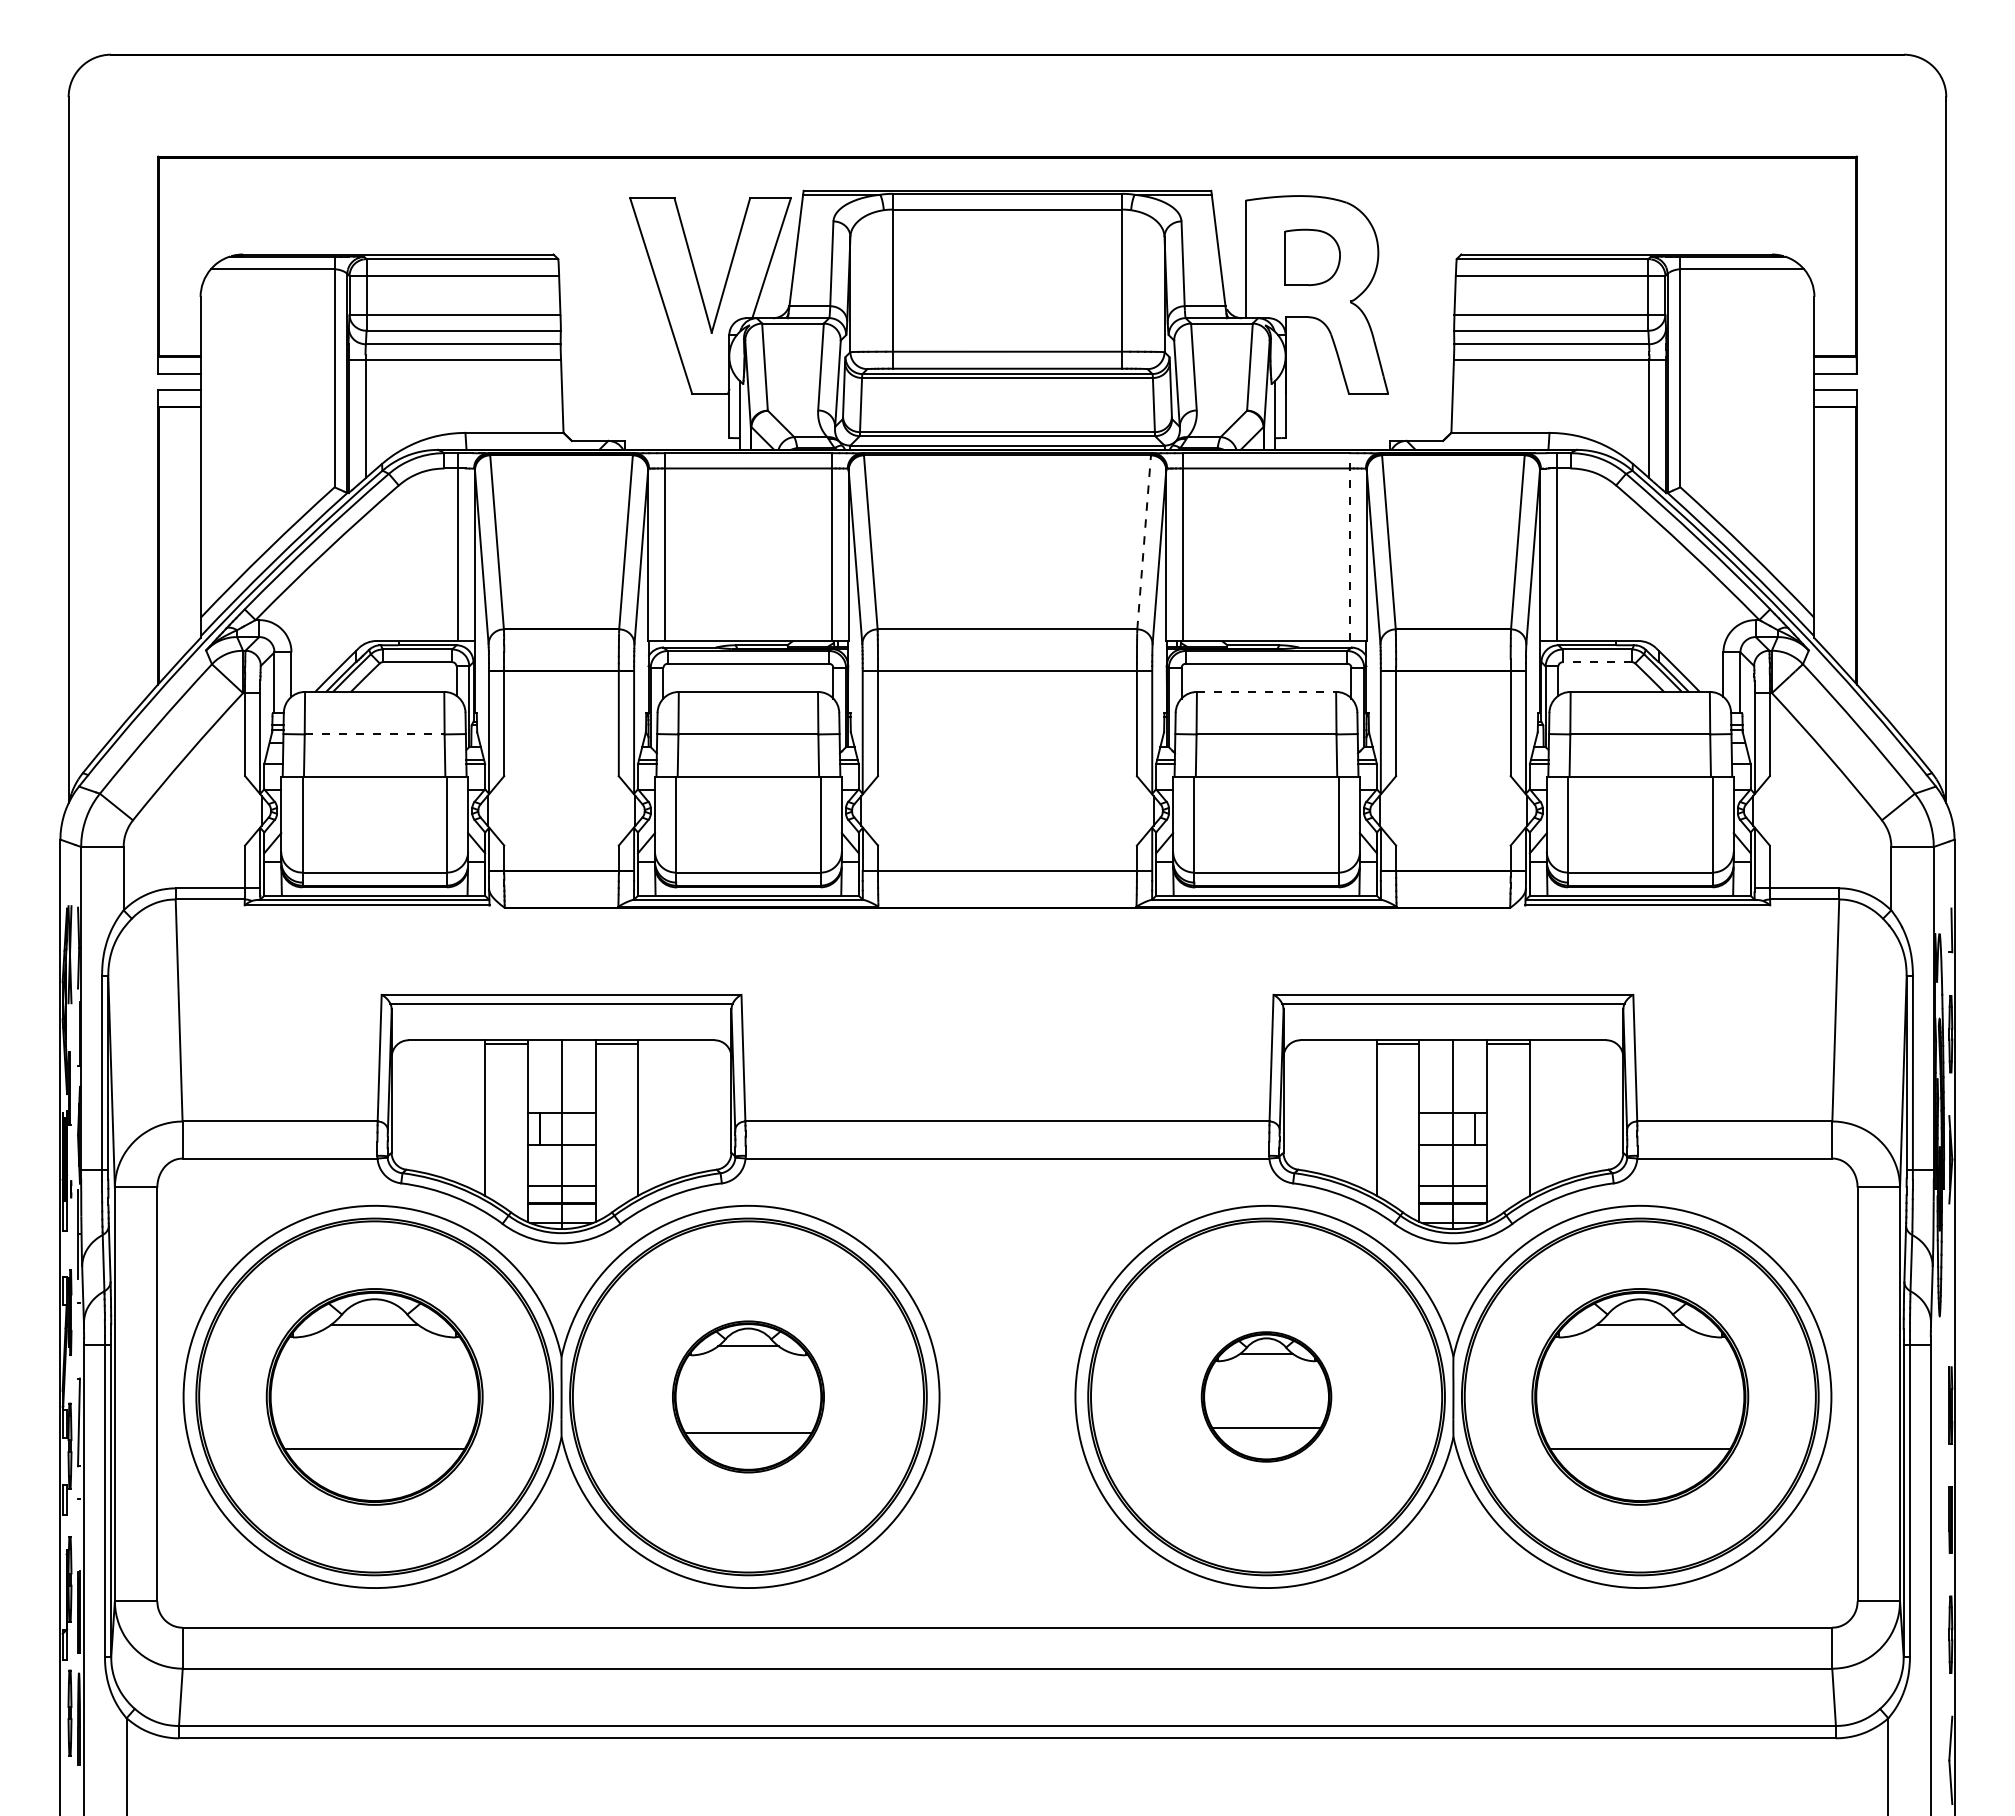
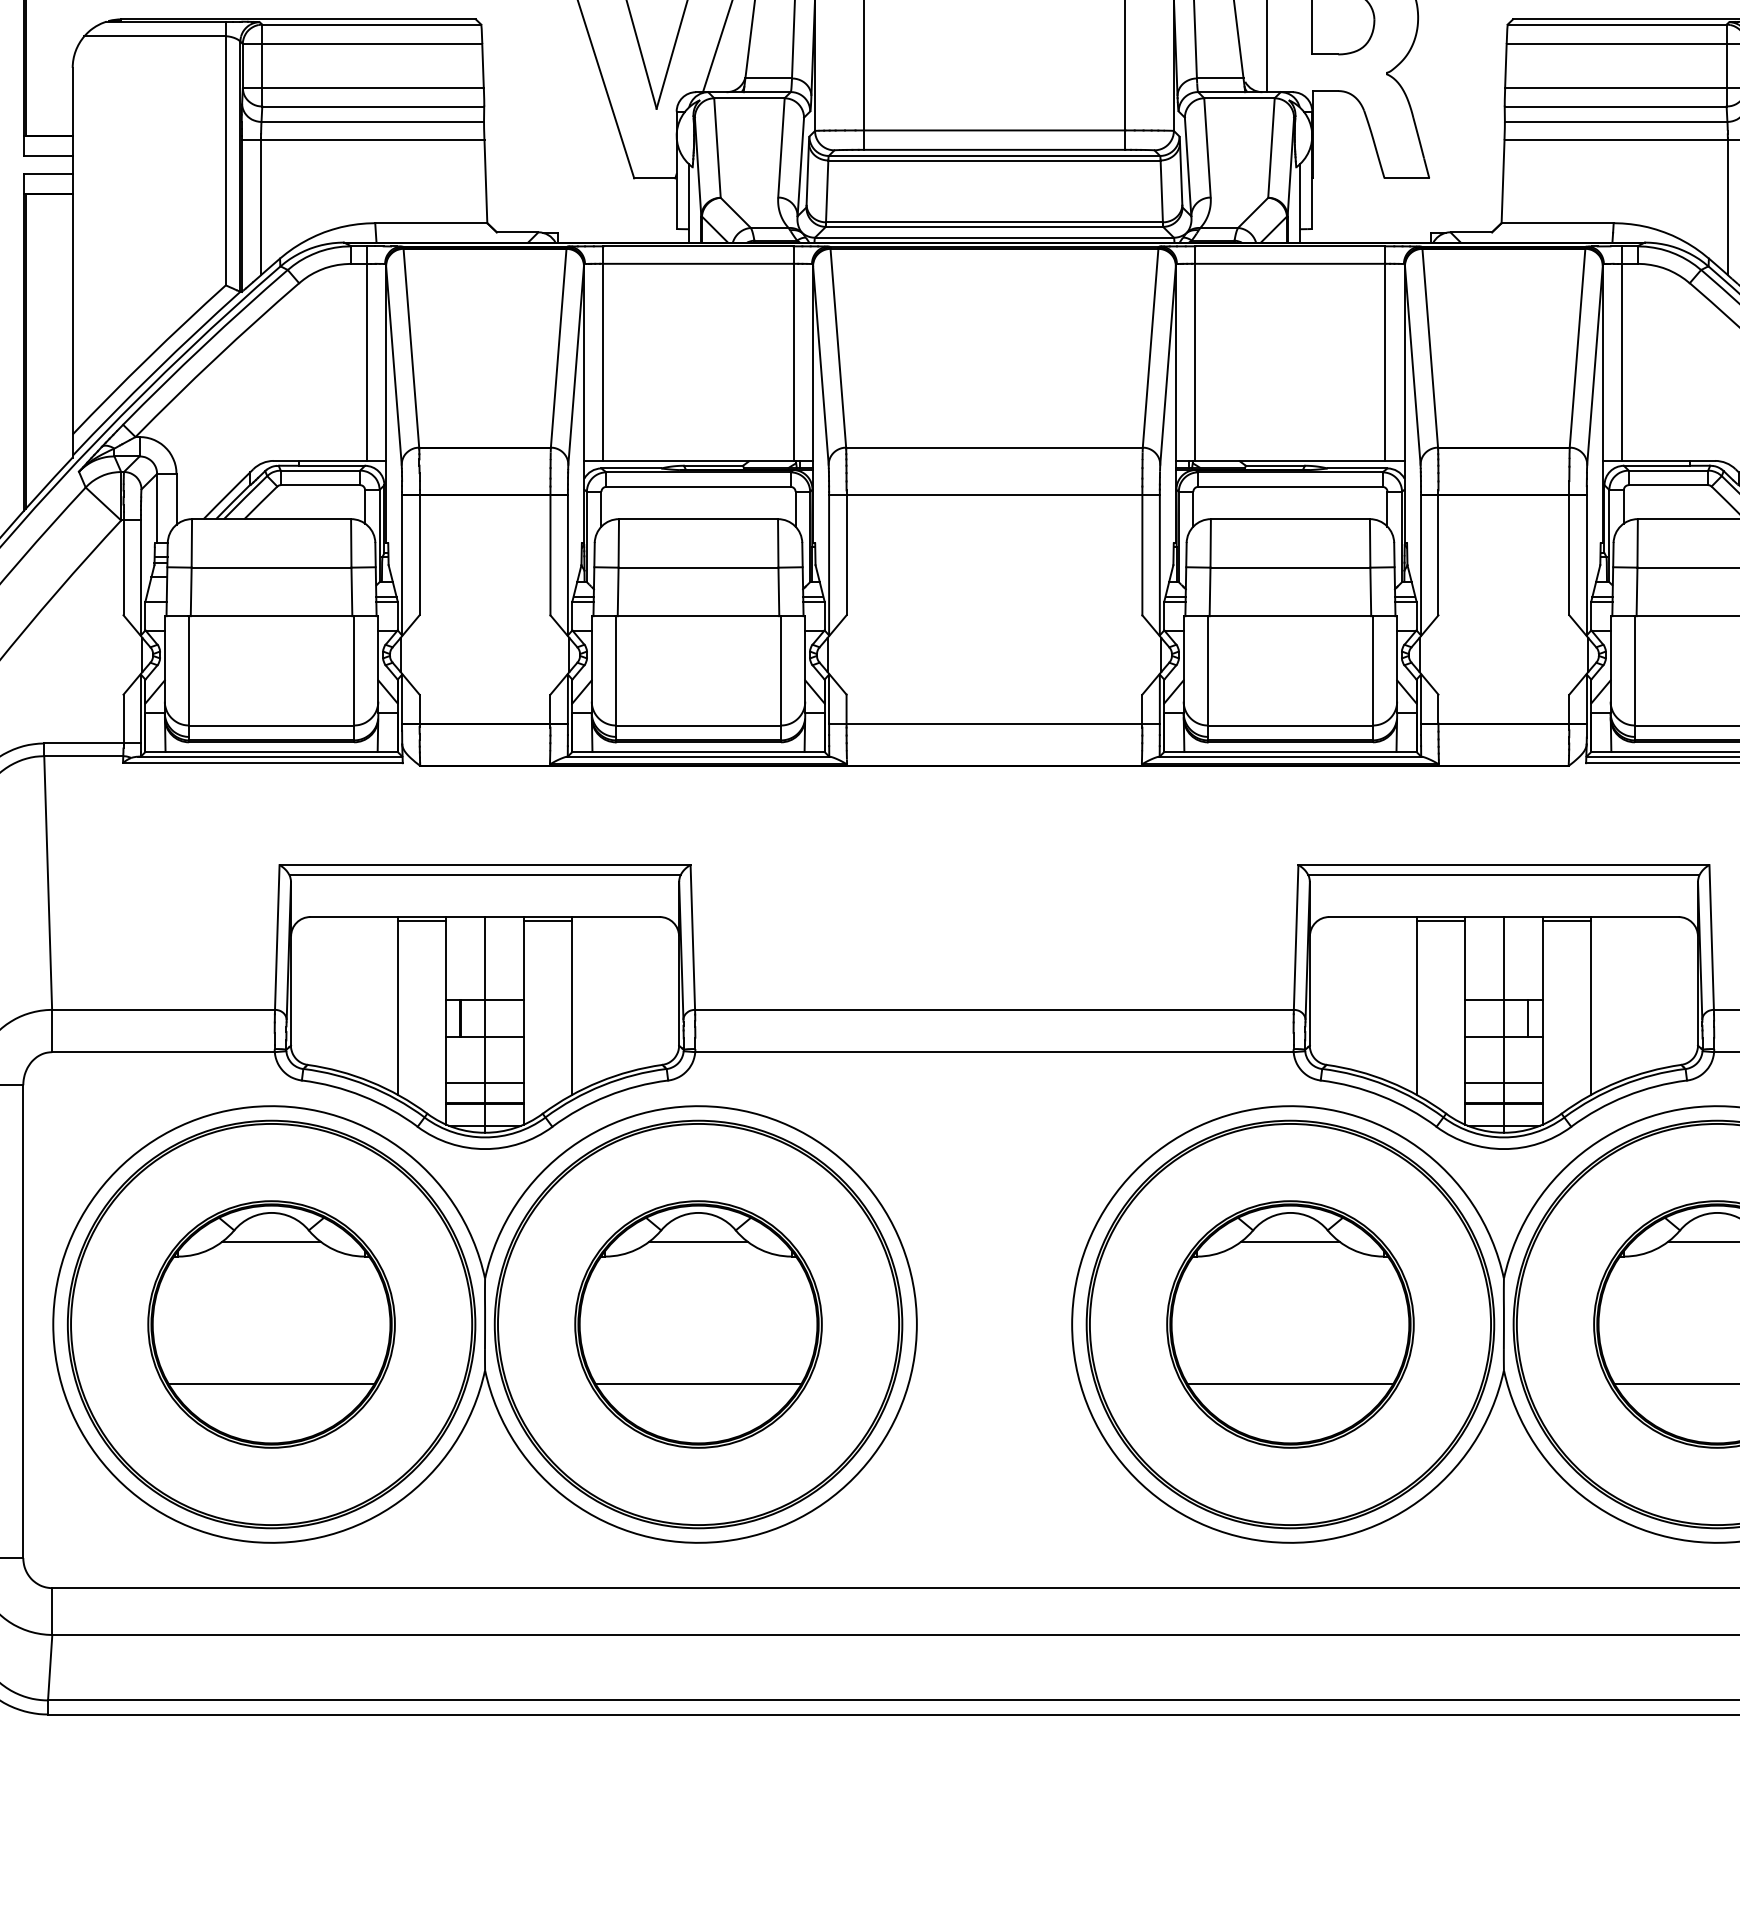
line: (1144, 541) -> (1151, 347), dashed -> solid
line: (1349, 547) -> (1385, 354), dashed -> solid
line: (1597, 662) -> (1668, 485), dashed -> solid
line: (1266, 691) -> (1290, 518), dashed -> solid
line: (374, 734) -> (271, 567), dashed -> solid
part: (748, 1396) -> (698, 1324), size x1.43
part: (1266, 1396) -> (1290, 1324), size x1.67

